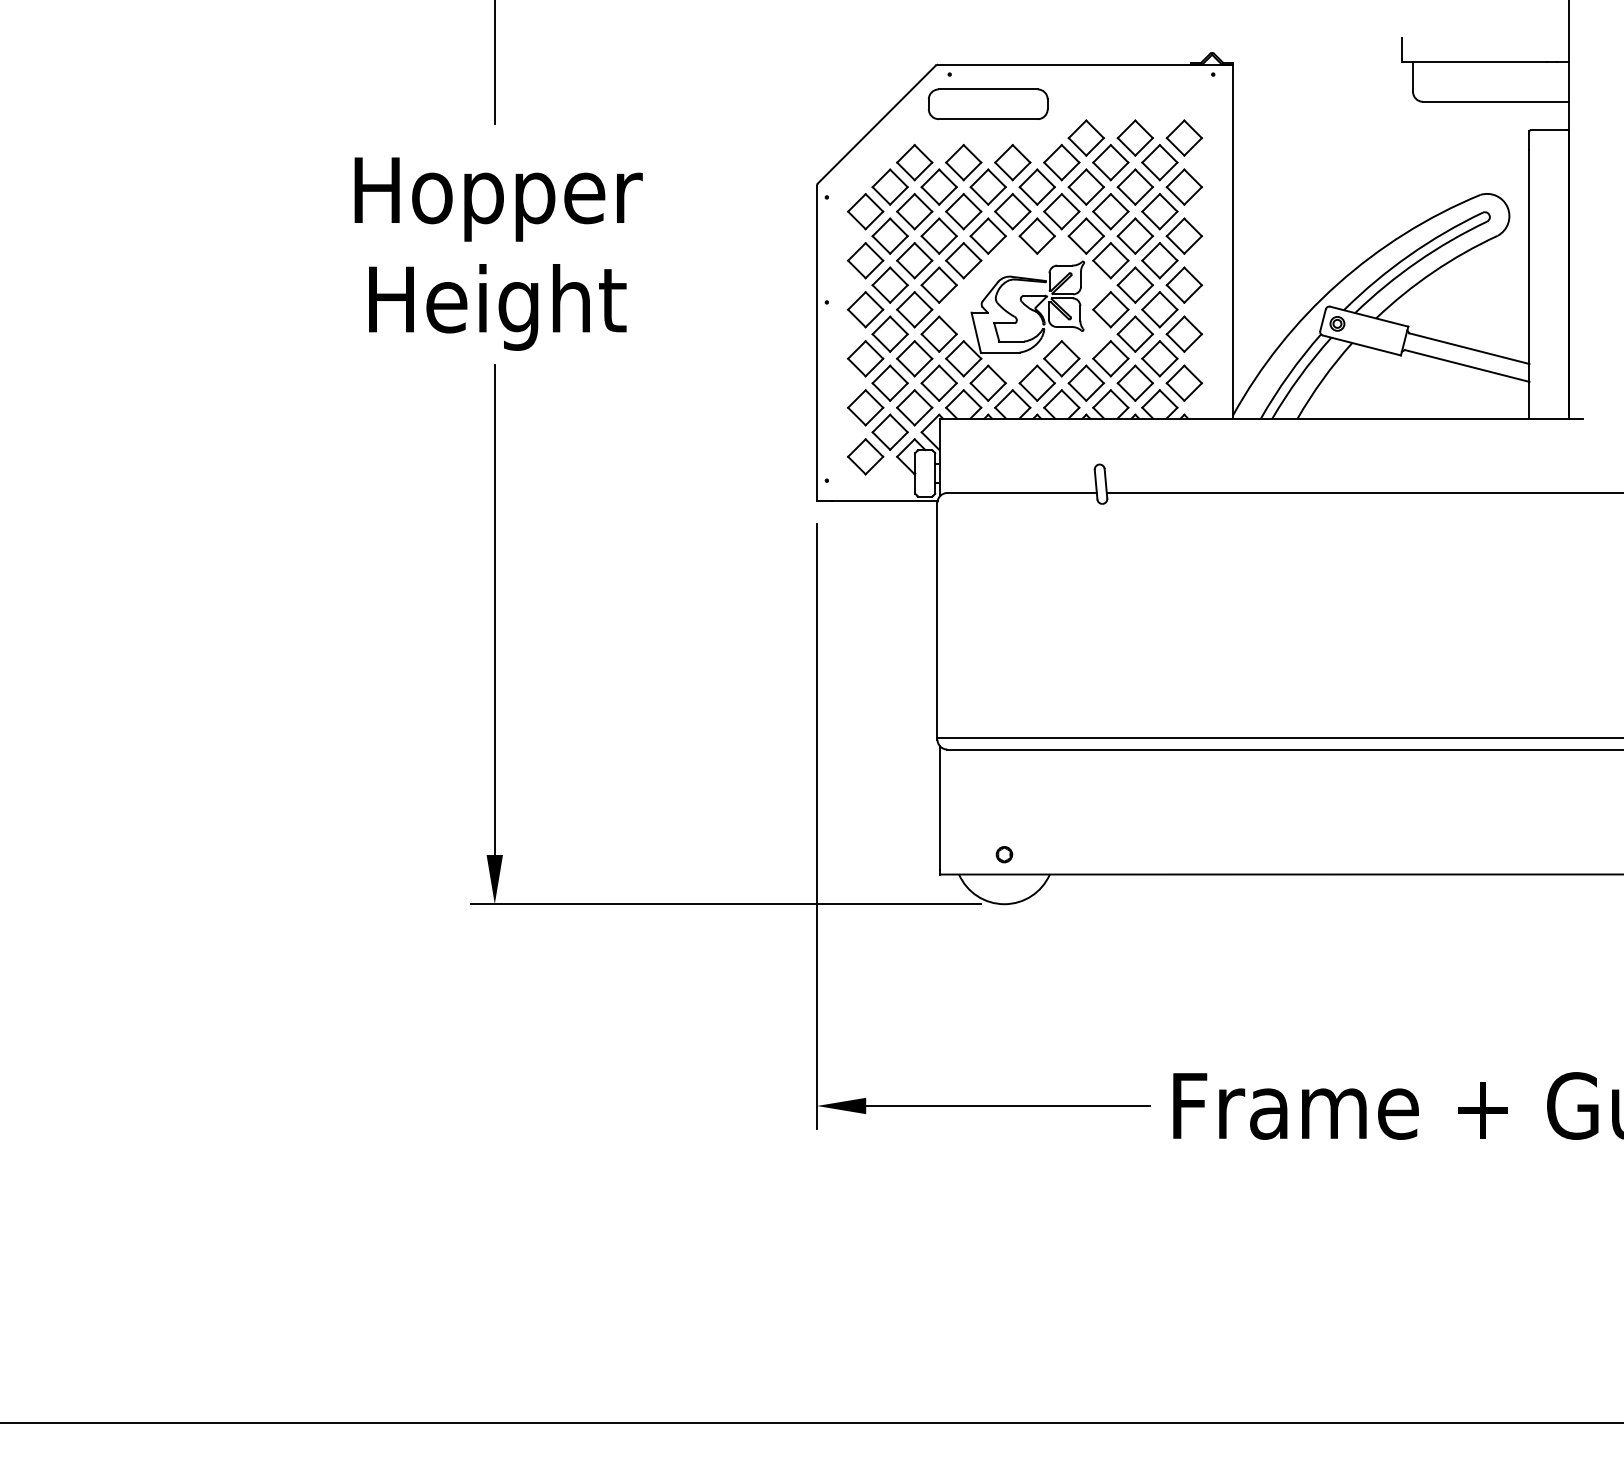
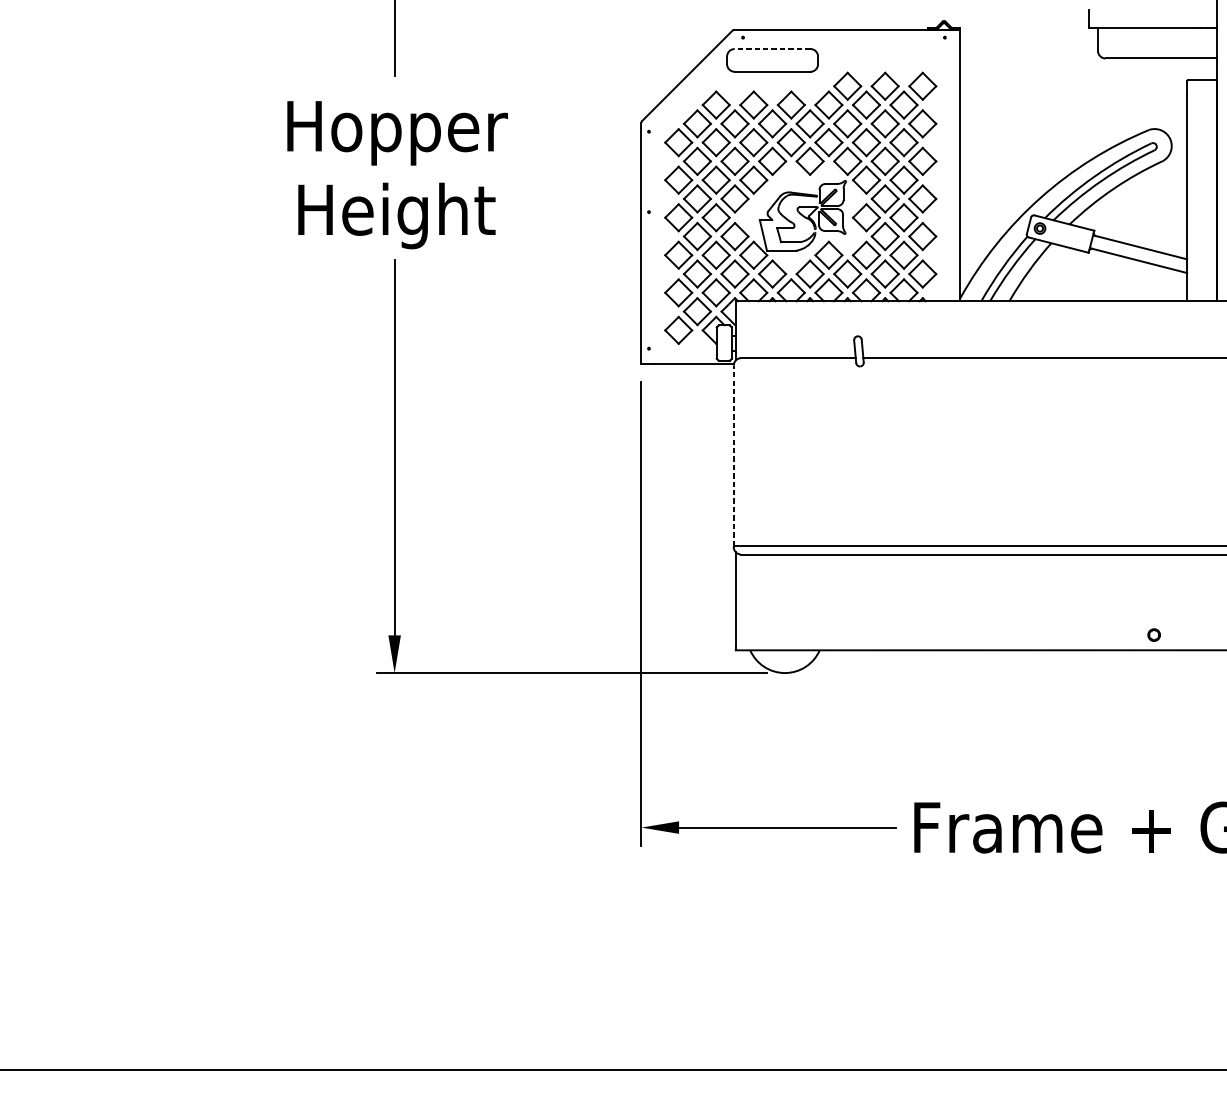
line: (988, 89) -> (772, 49), solid -> dashed
line: (937, 620) -> (733, 455), solid -> dashed
part: (1004, 854) -> (1154, 634), moved

